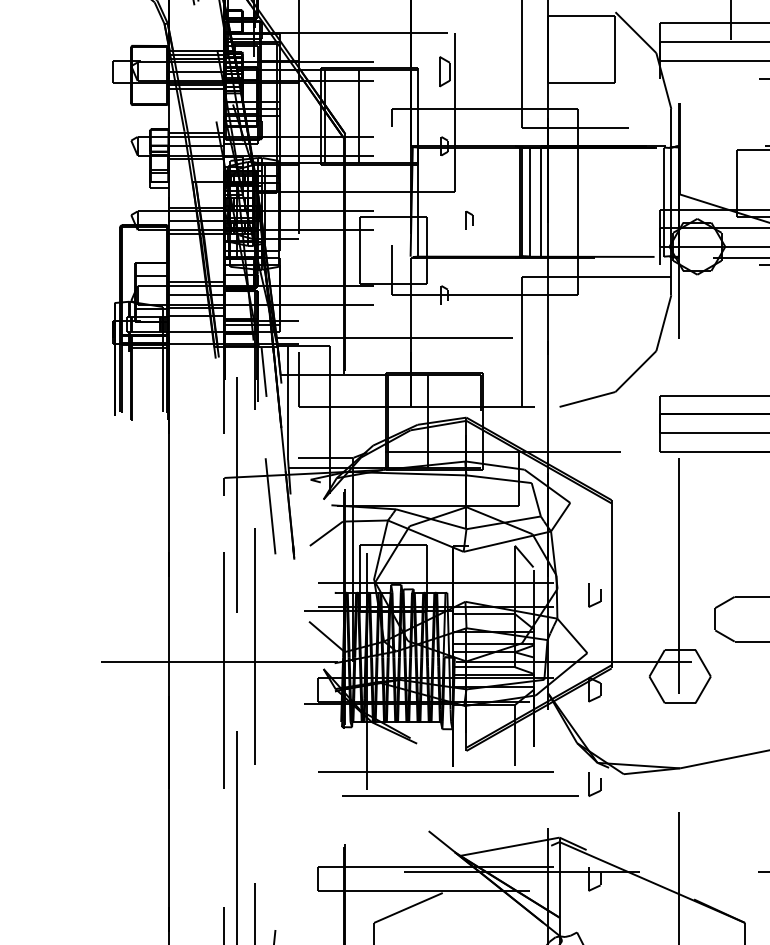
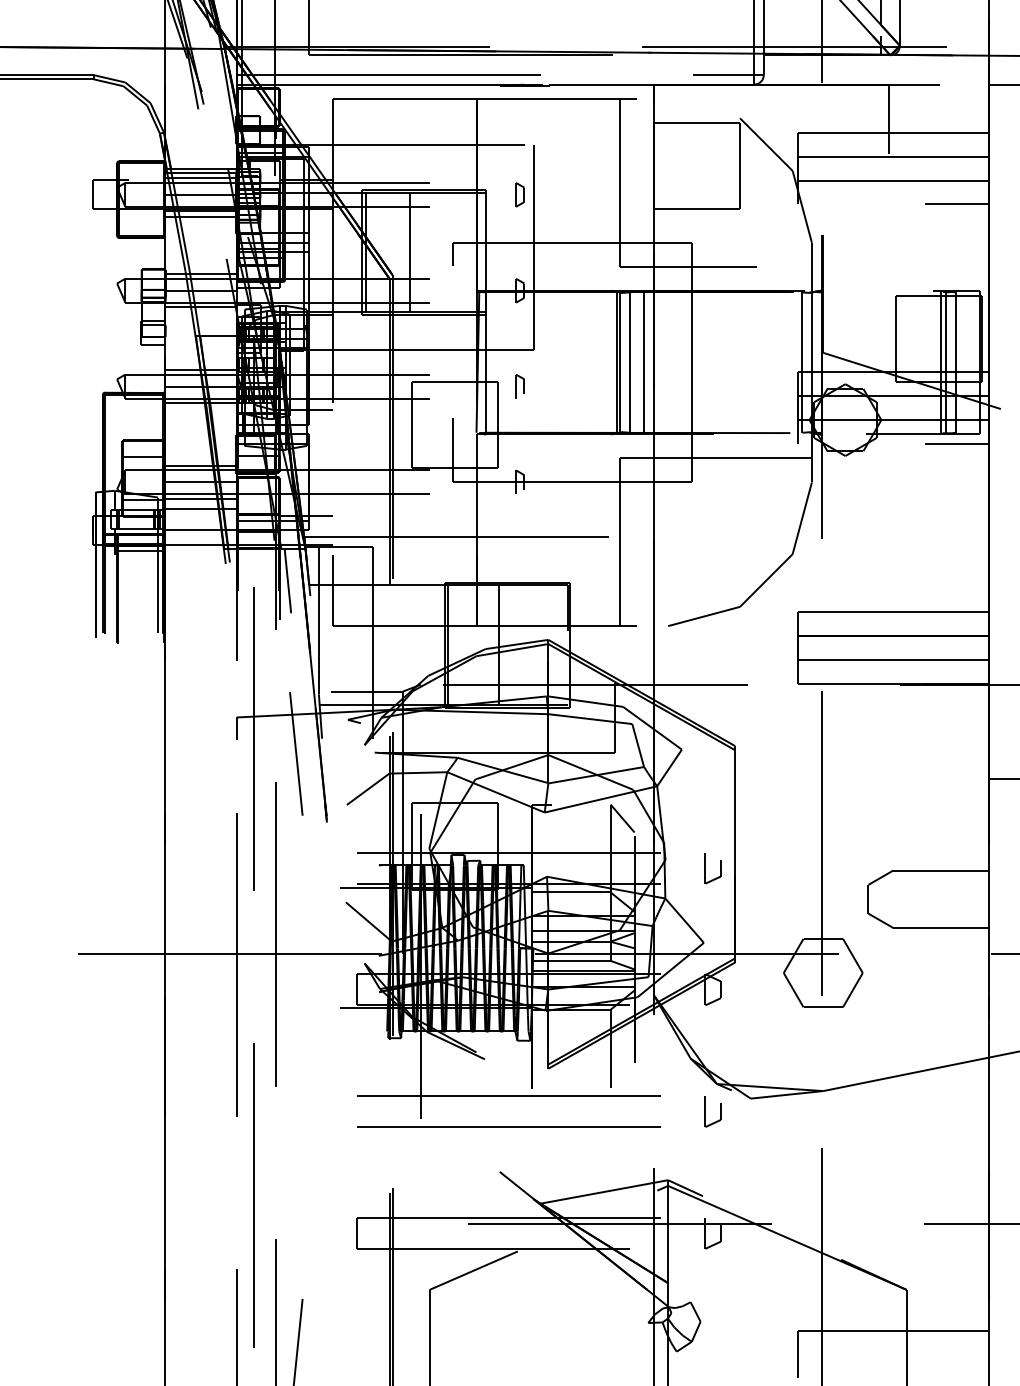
part: (444, 71) -> (519, 194), size x0.62
part: (468, 220) -> (519, 386), moved
line: (460, 795) -> (508, 1126), moved

